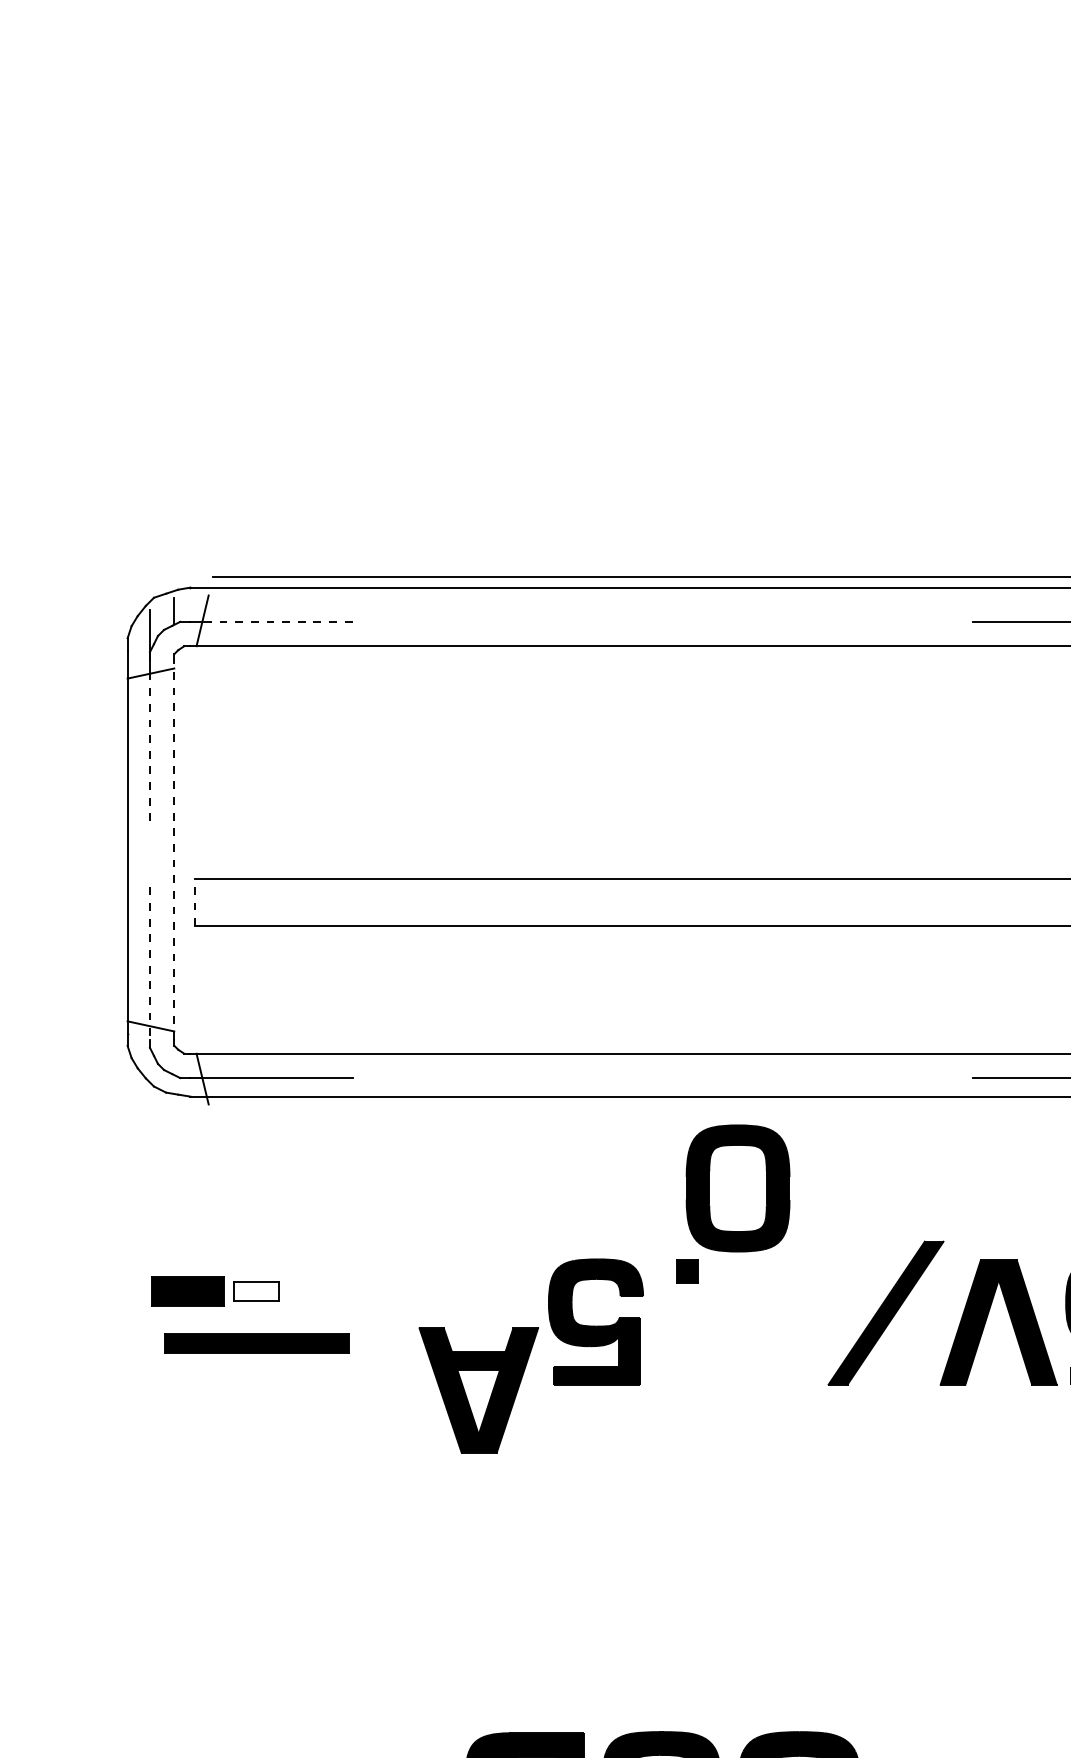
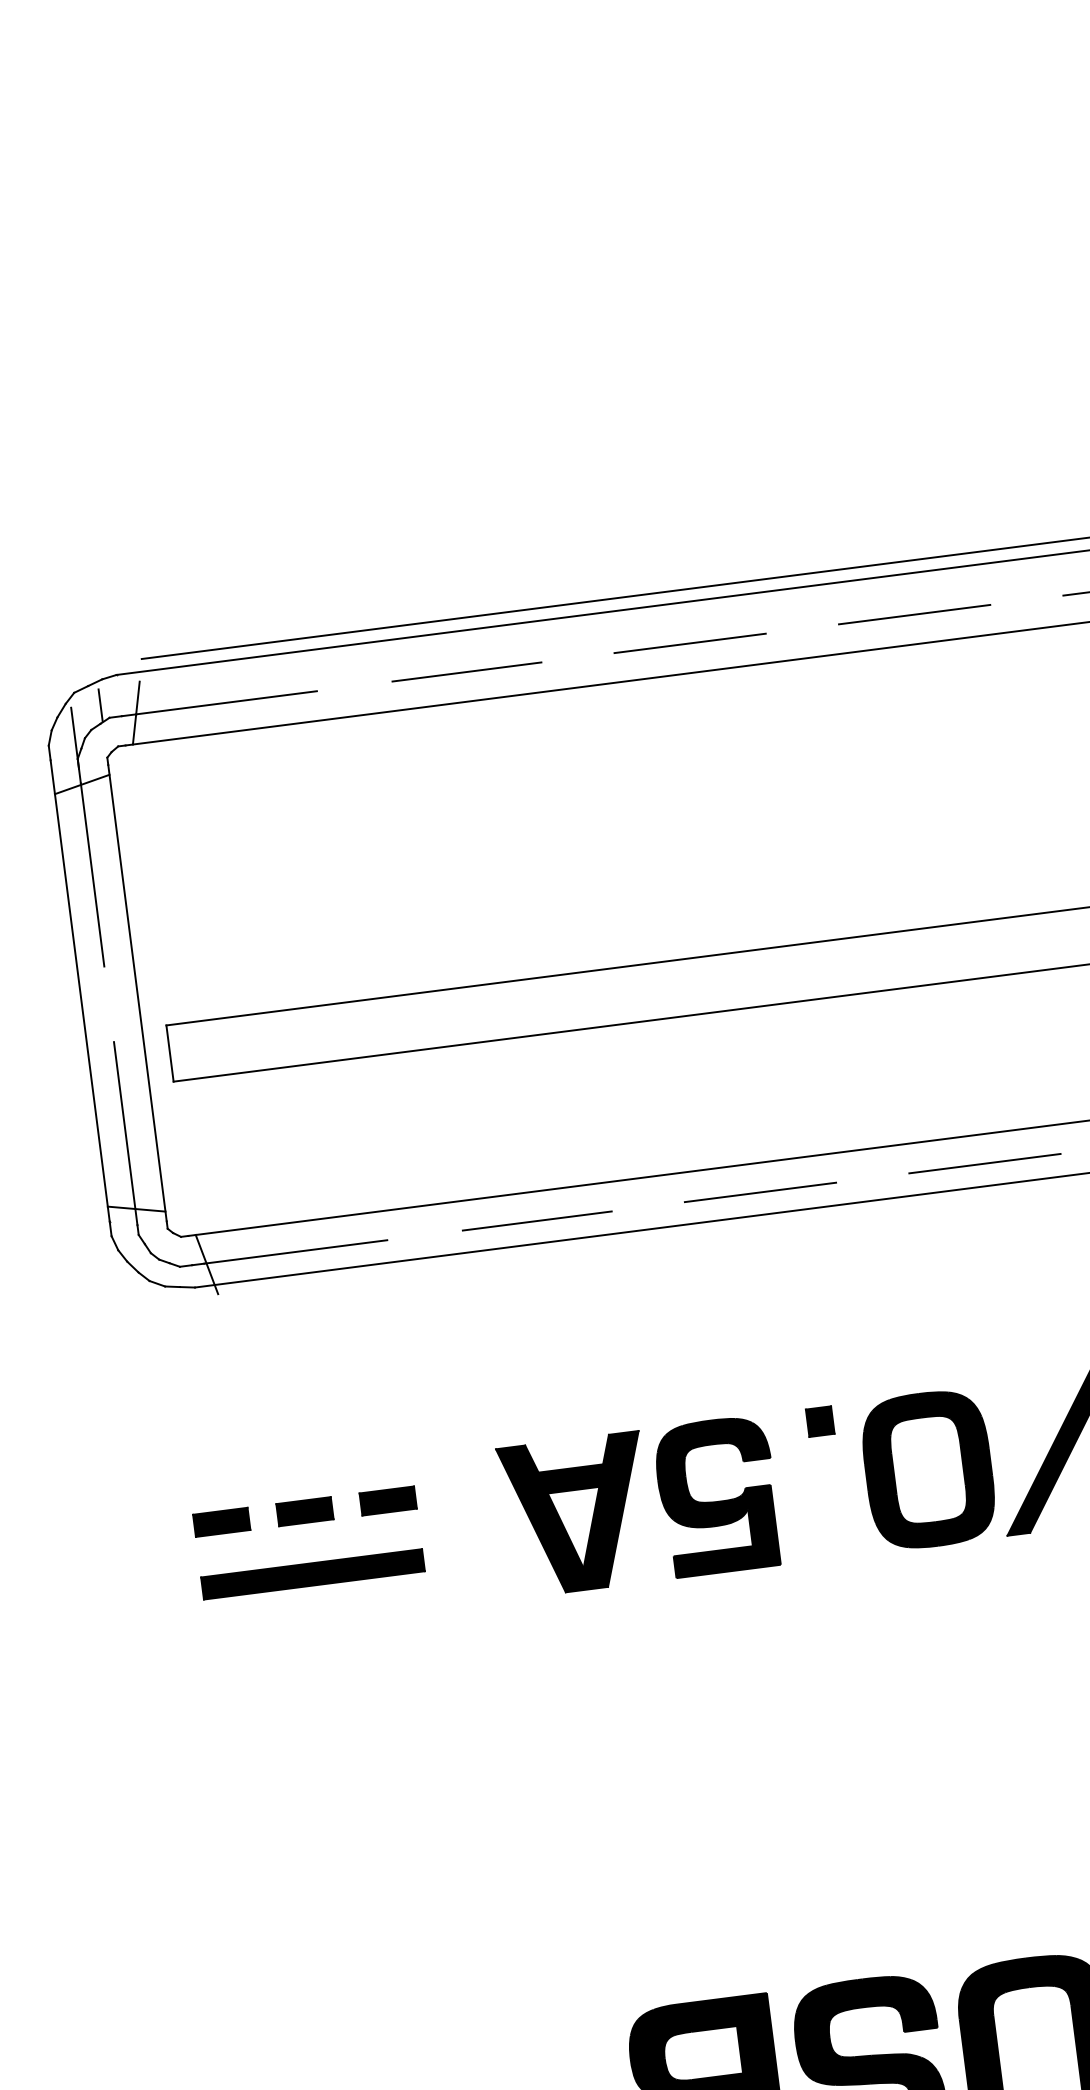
line: (277, 621) -> (226, 702), dashed -> solid
line: (477, 621) -> (467, 671), added
line: (662, 621) -> (689, 642), added
line: (849, 621) -> (914, 614), added
line: (149, 749) -> (92, 876), dashed -> solid
line: (174, 849) -> (137, 992), dashed -> solid
line: (194, 902) -> (169, 1053), dashed -> solid
line: (149, 964) -> (125, 1134), dashed -> solid
line: (477, 1078) -> (537, 1221), added
line: (662, 1078) -> (760, 1192), added
line: (849, 1078) -> (985, 1164), added
part: (737, 1188) -> (927, 1469), moved
part: (187, 1291) -> (221, 1522), size x0.62
fill: (256, 1291) -> (304, 1511), added
part: (325, 1291) -> (387, 1501), added
part: (478, 1390) -> (576, 1514), moved

